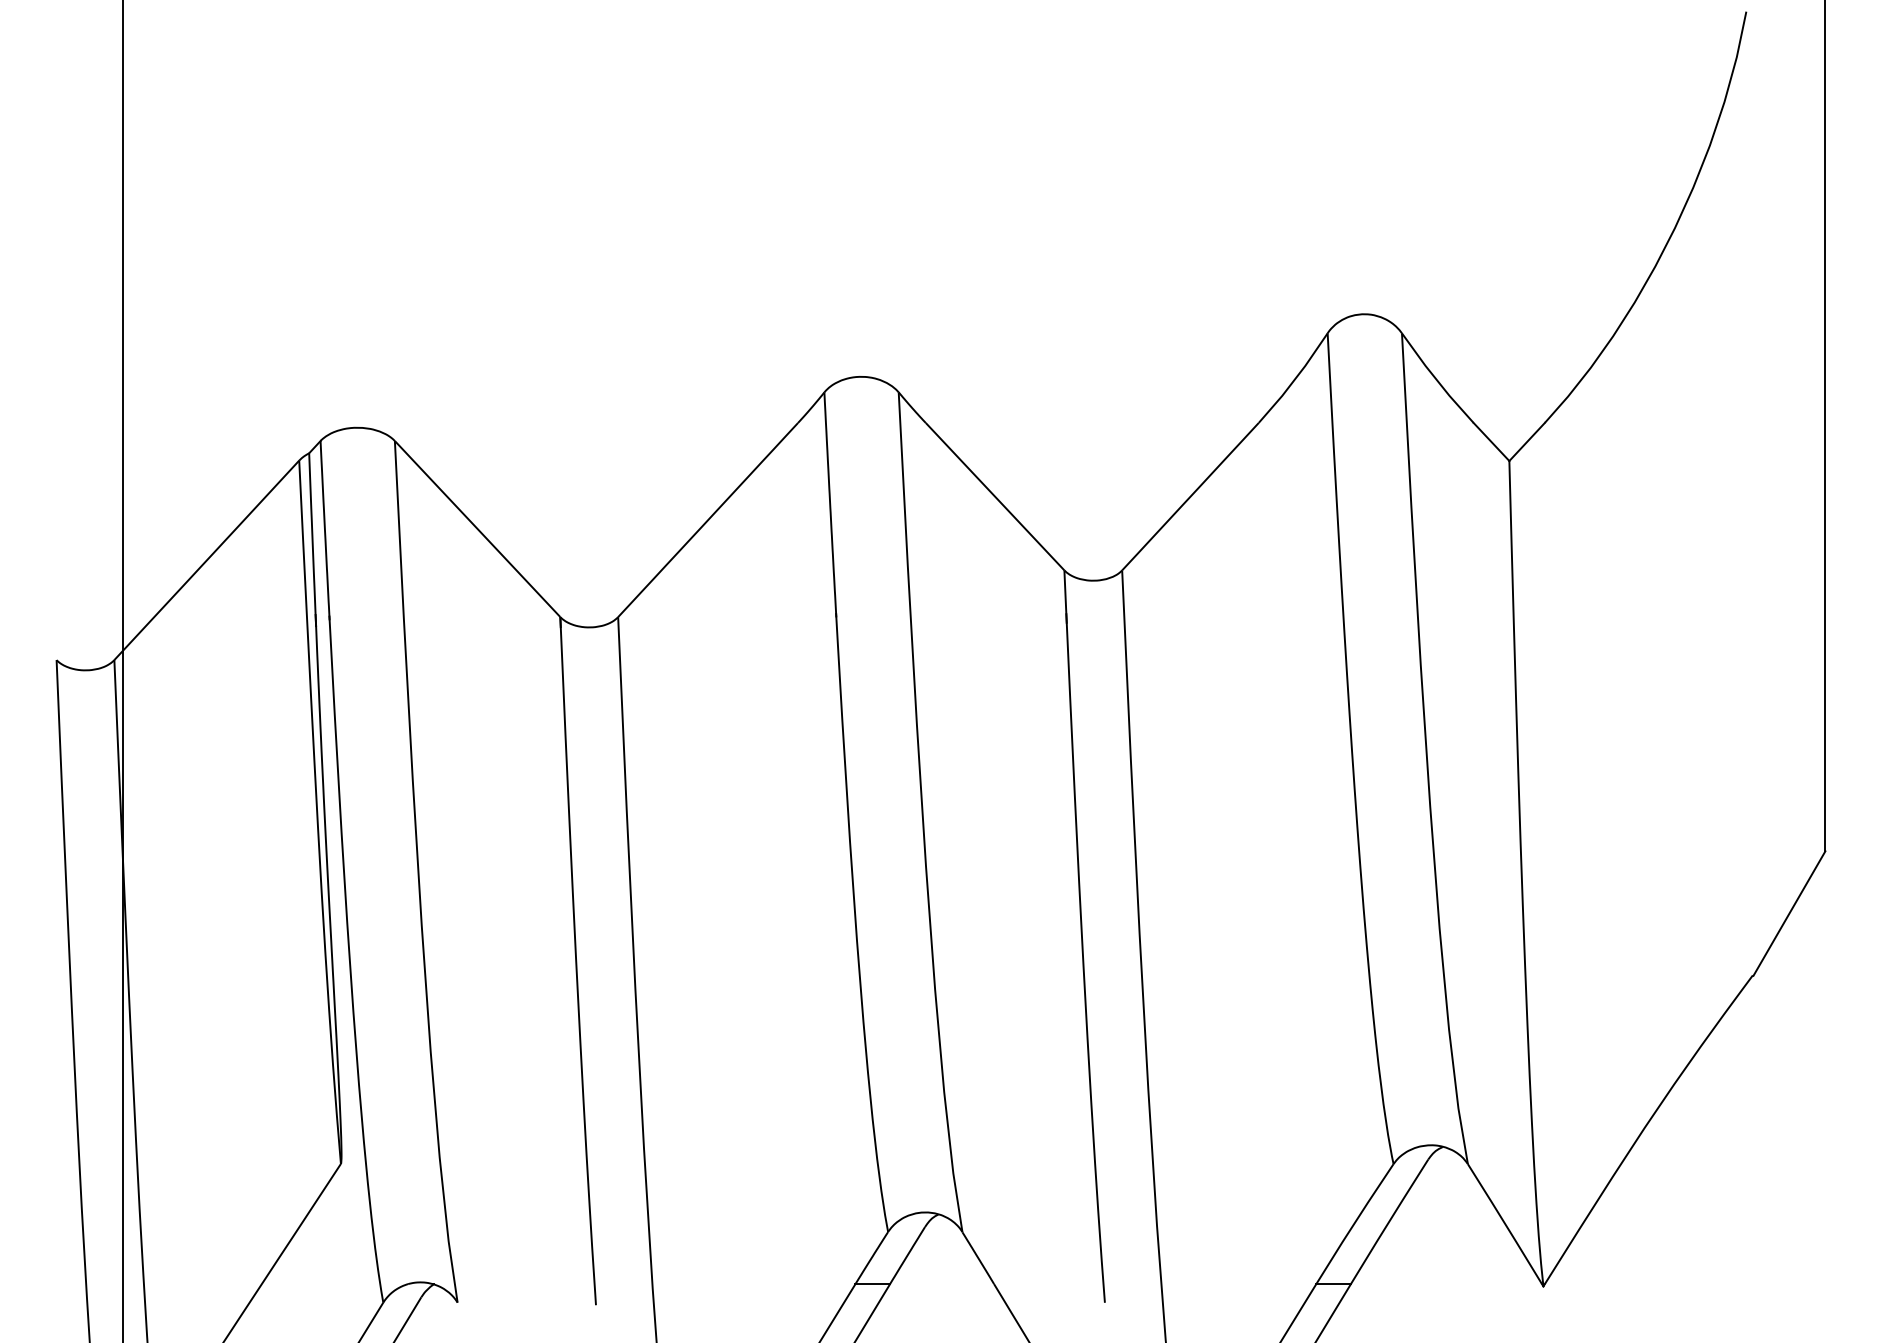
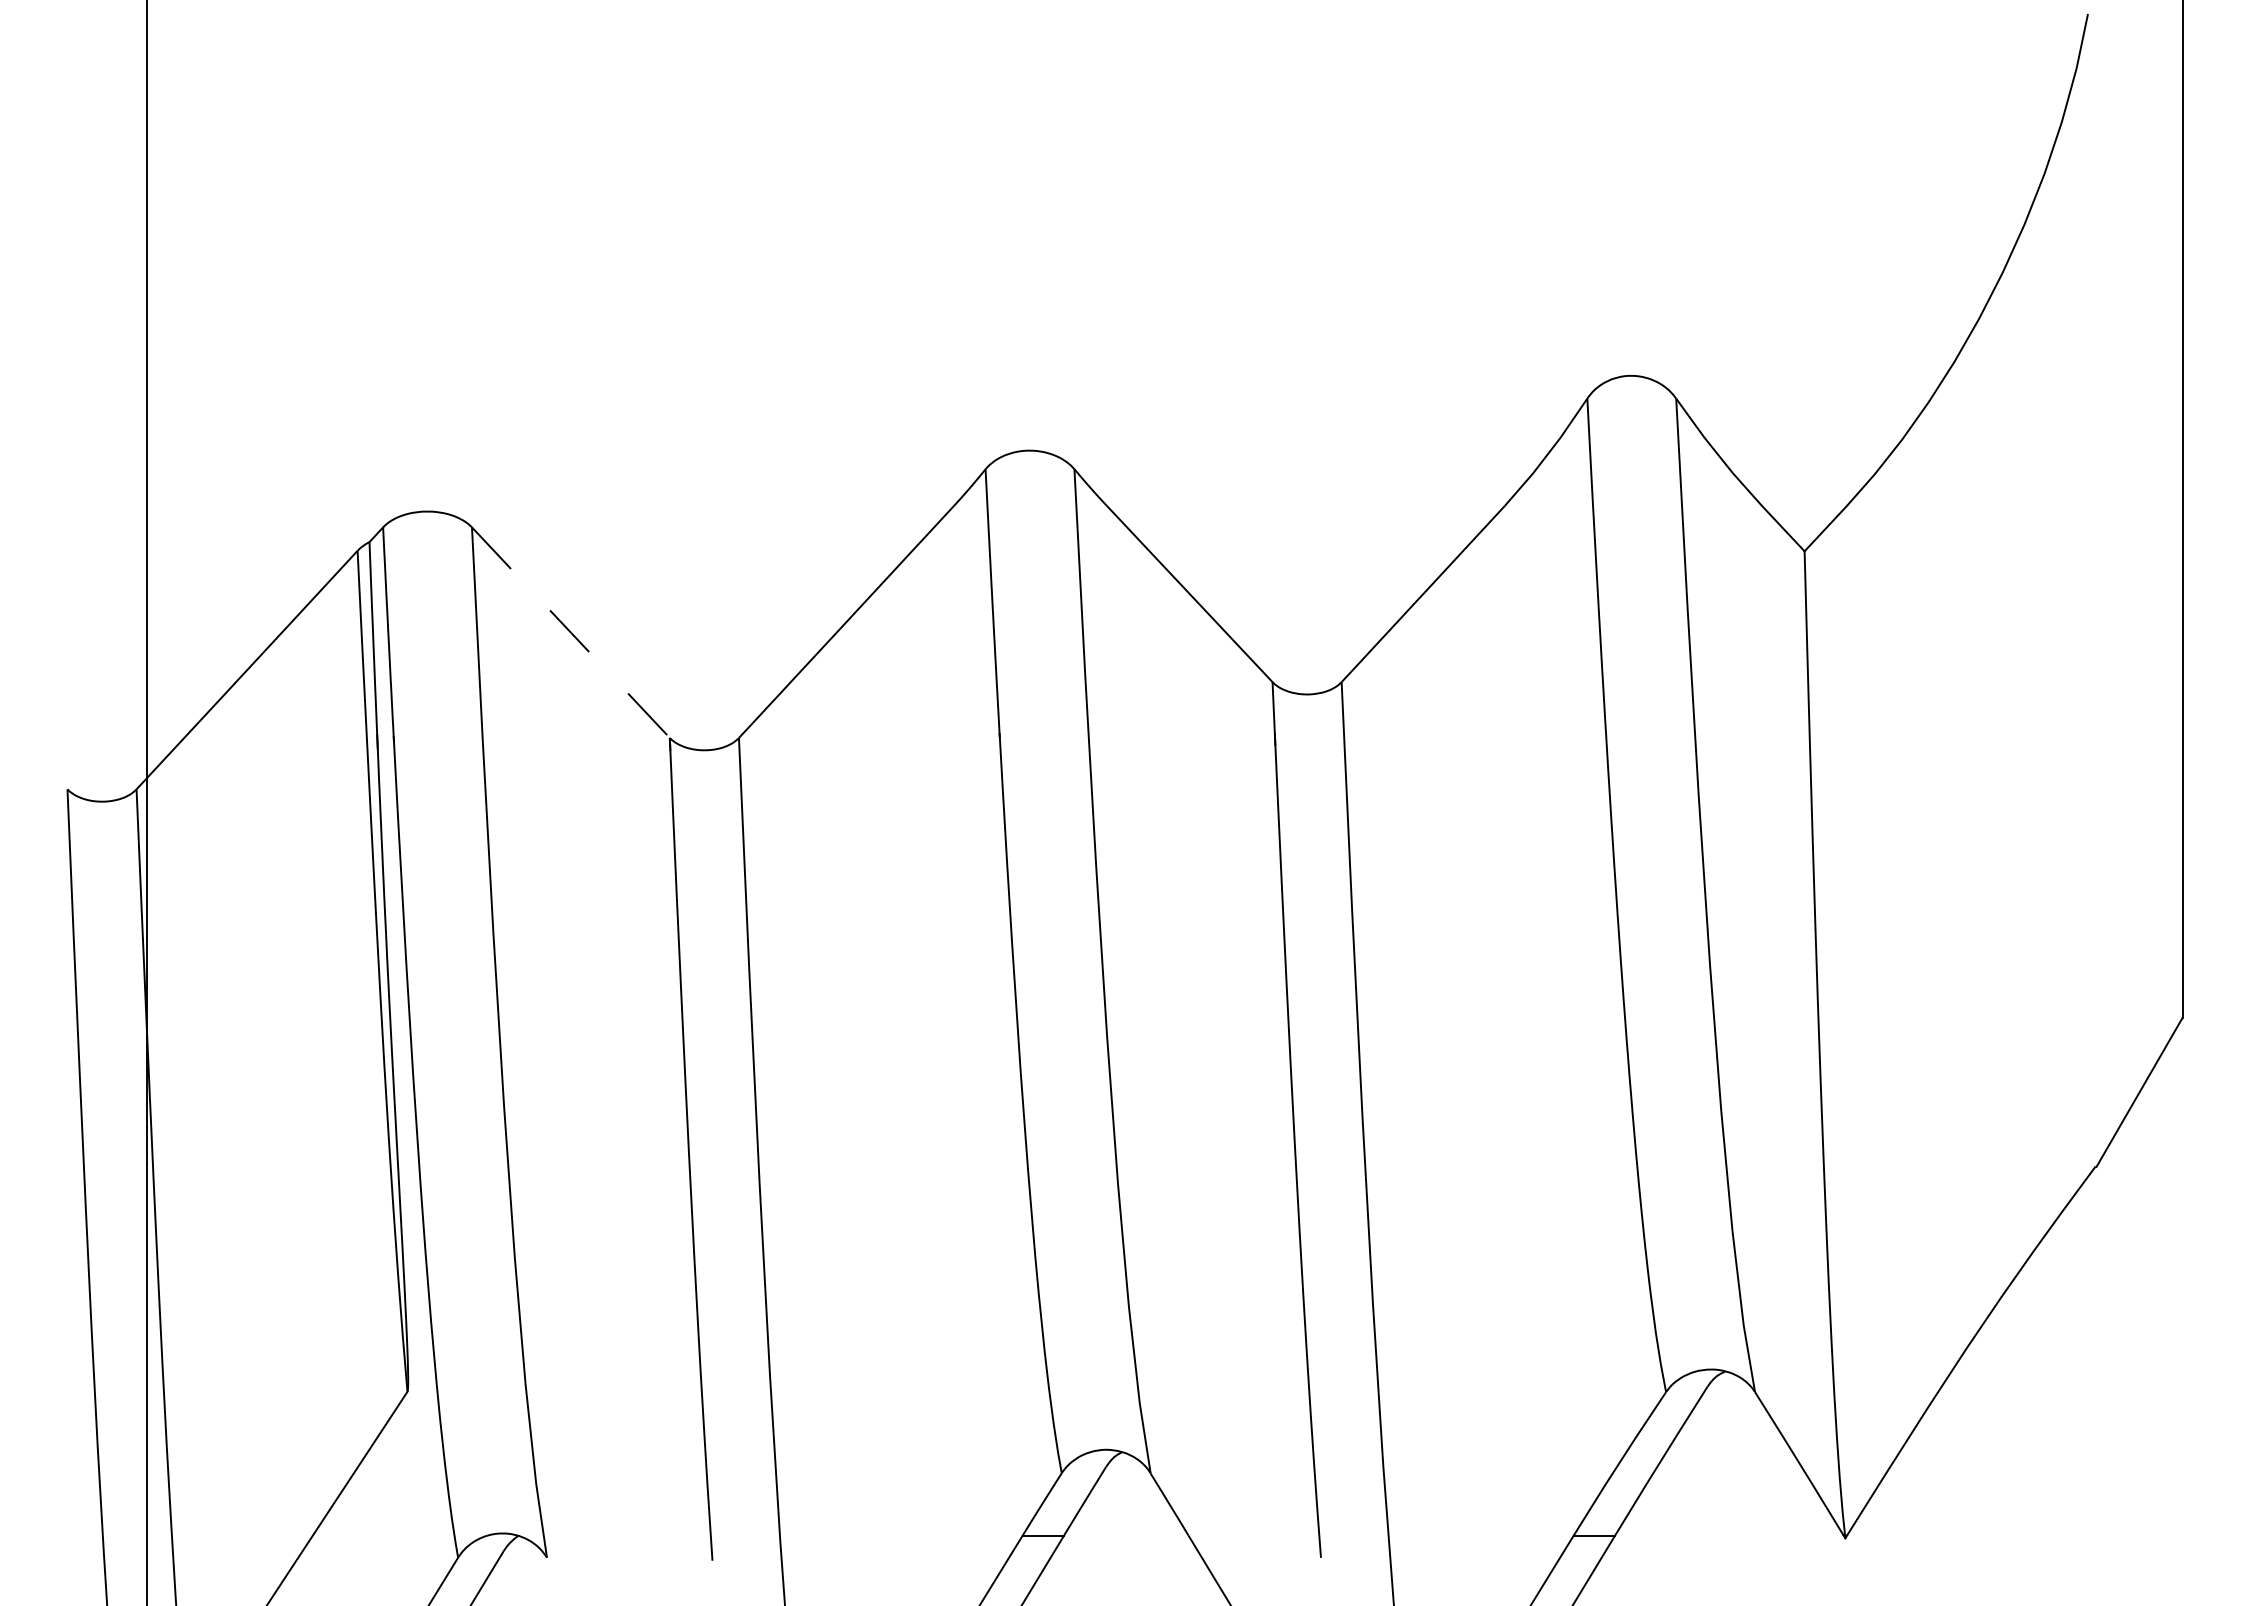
line: (478, 528) -> (571, 632), solid -> dashed

